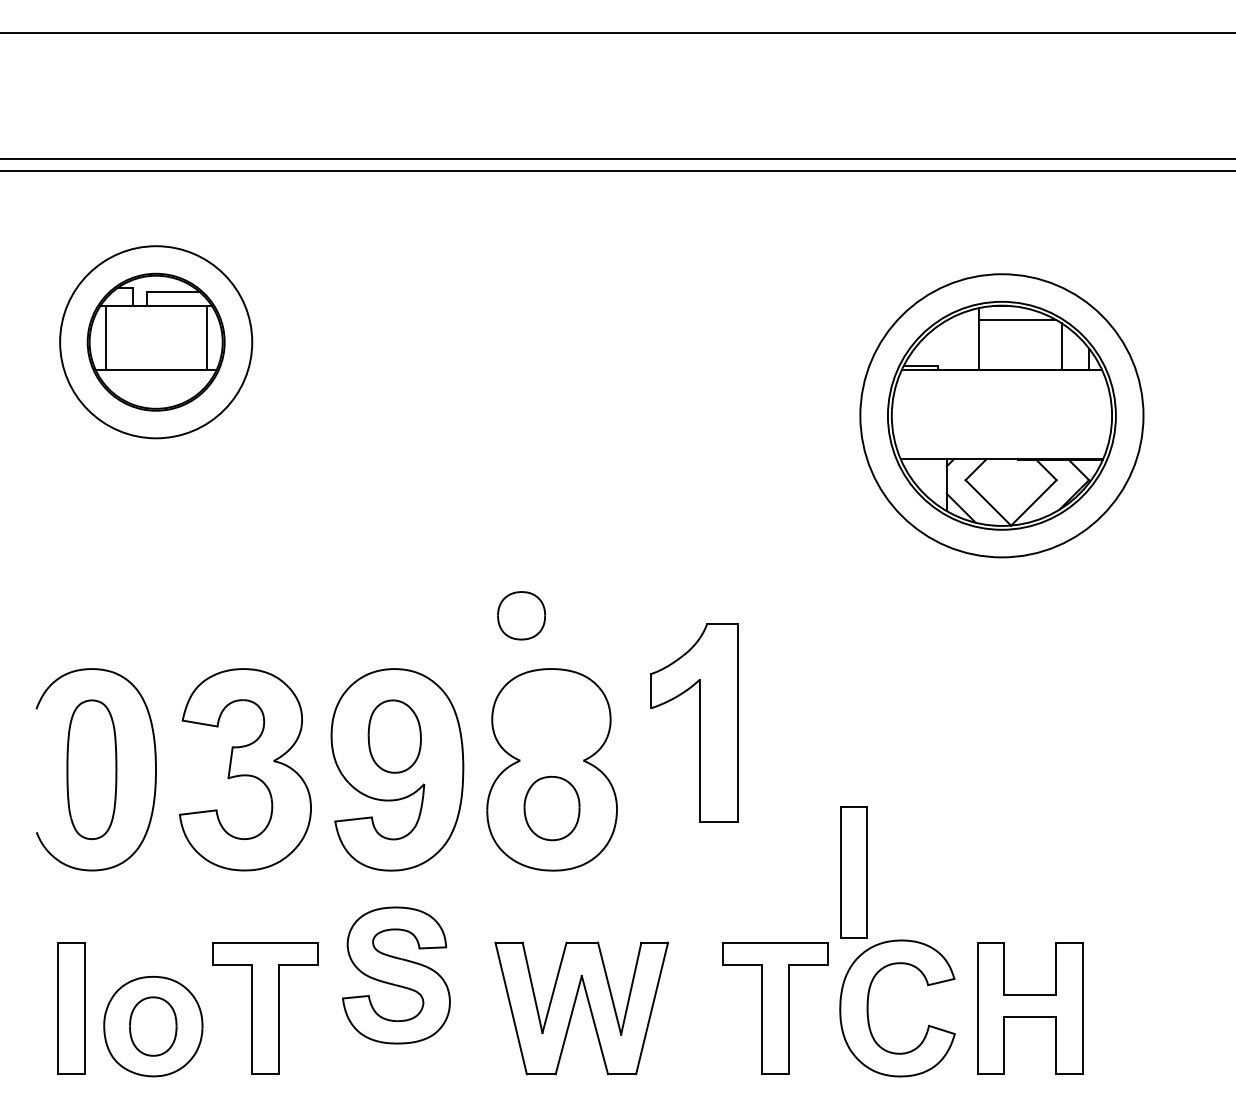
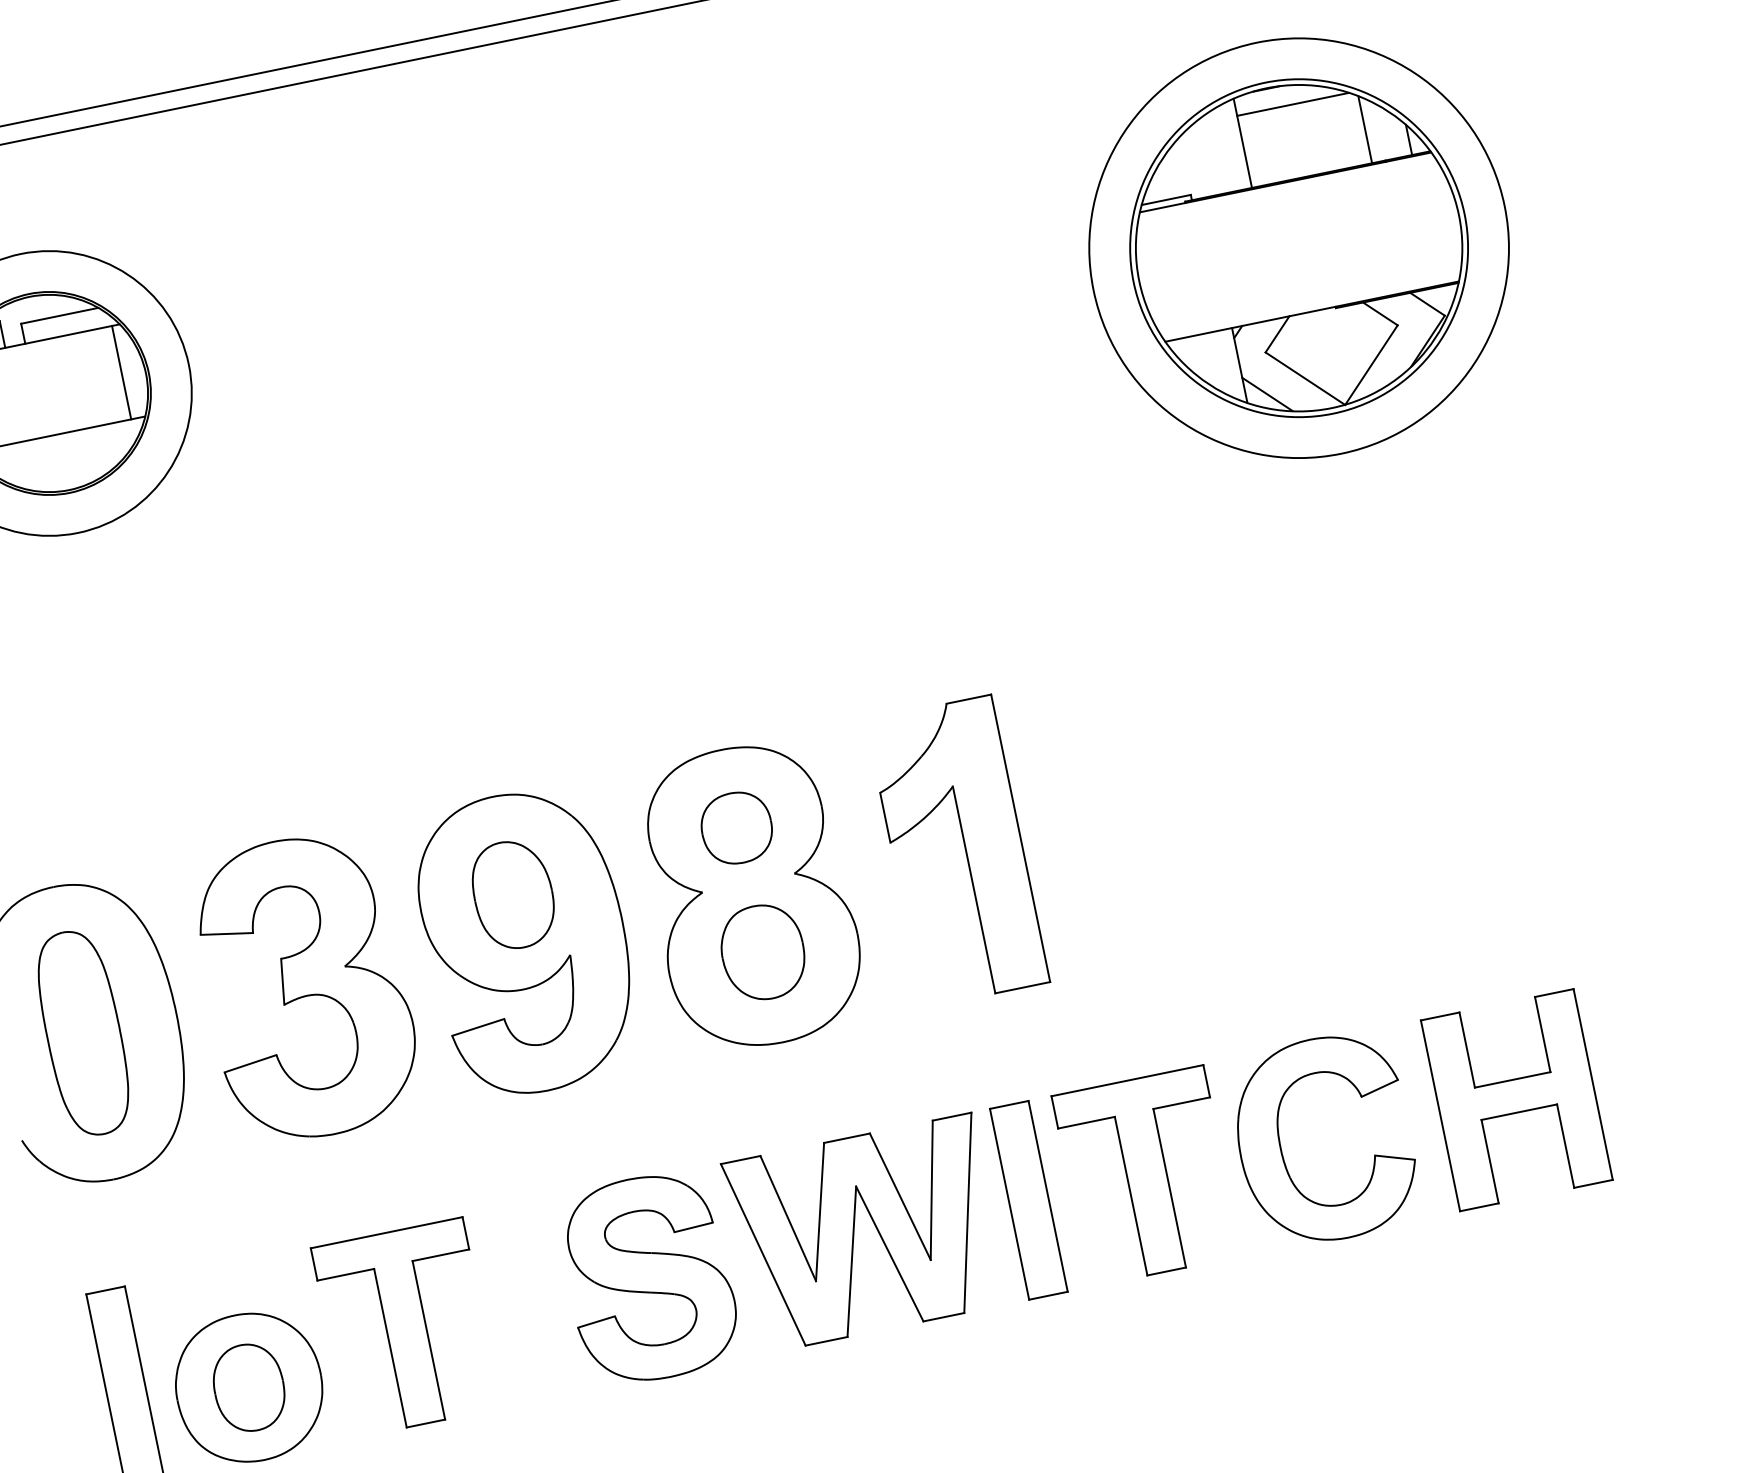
part: (521, 615) -> (736, 827), moved
part: (694, 722) -> (957, 850), moved
part: (853, 872) -> (1027, 1200), moved
part: (396, 975) -> (649, 1278), moved

